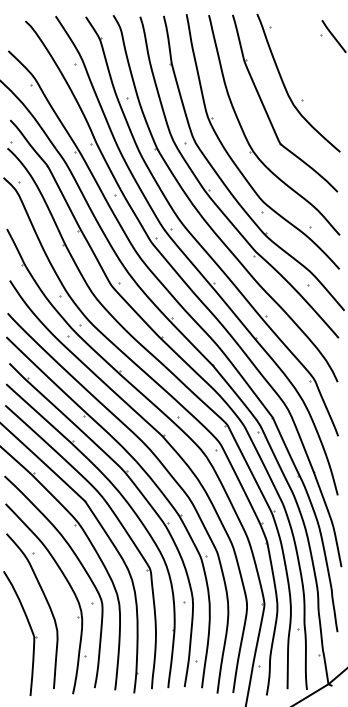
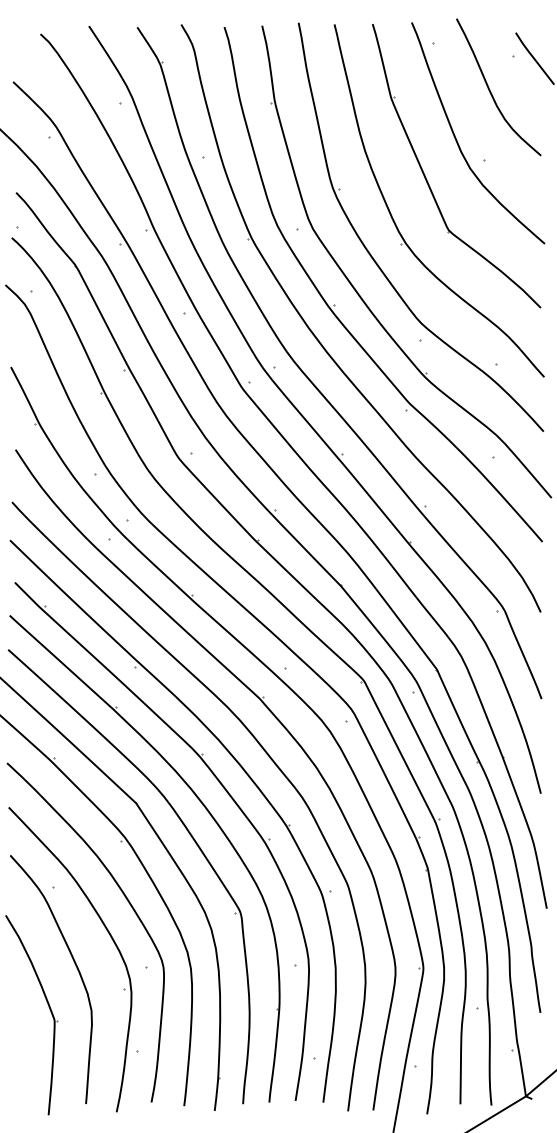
curve: (307, 57) -> (492, 92), added

